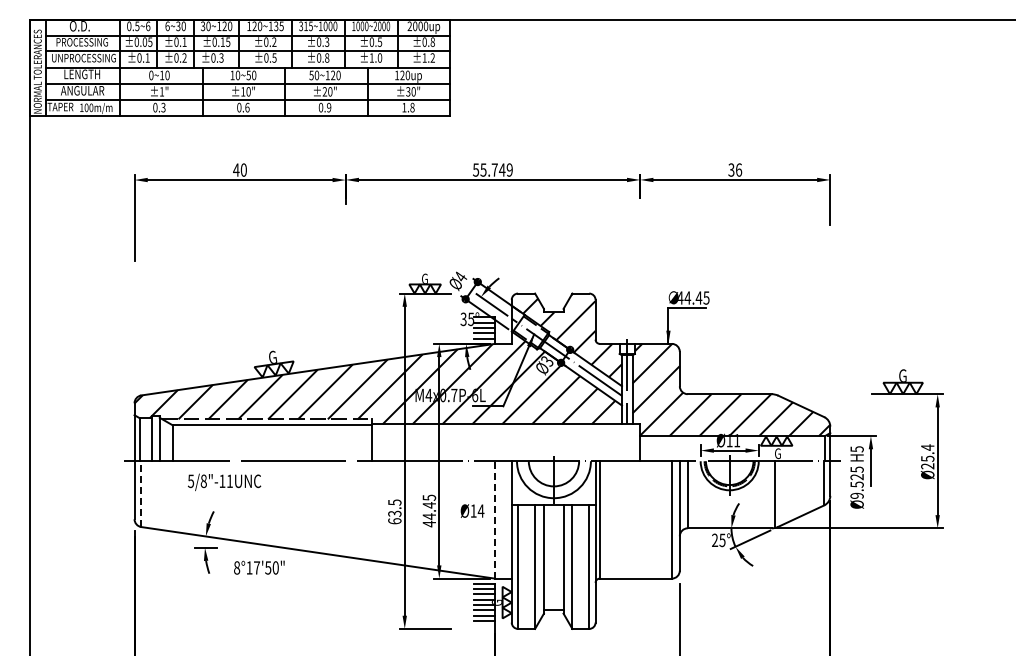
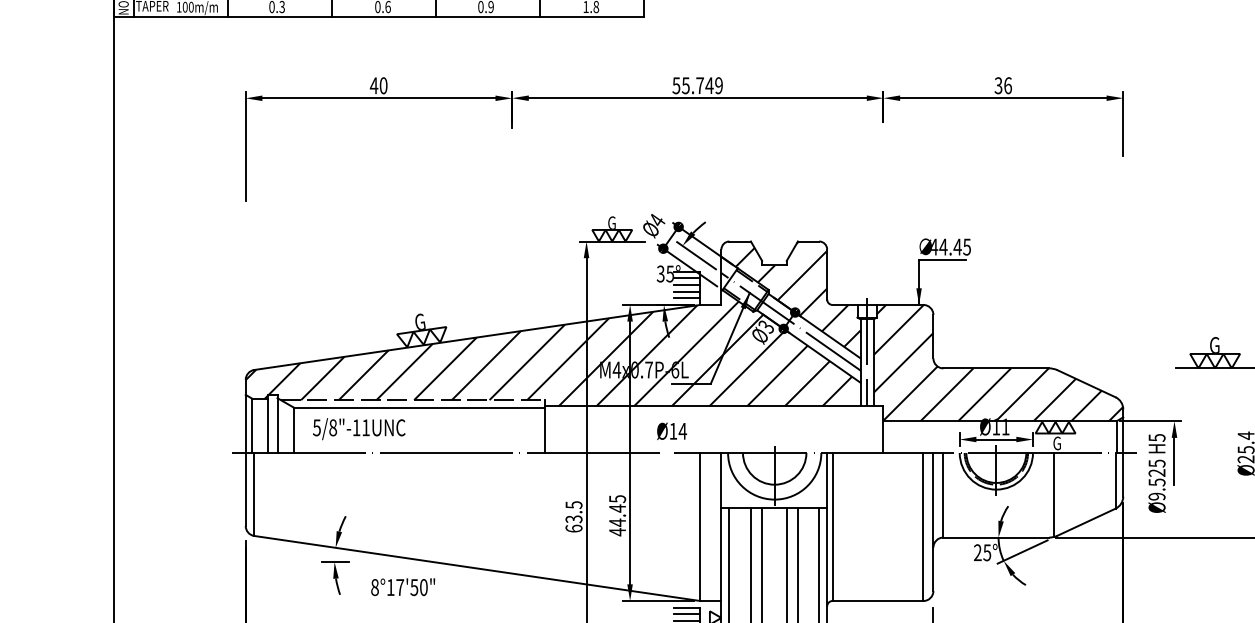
text: (224, 482) -> (359, 429), moved
line: (141, 494) -> (254, 494), dashed -> solid
text: (472, 510) -> (671, 430), moved
line: (494, 519) -> (699, 526), dashed -> solid

